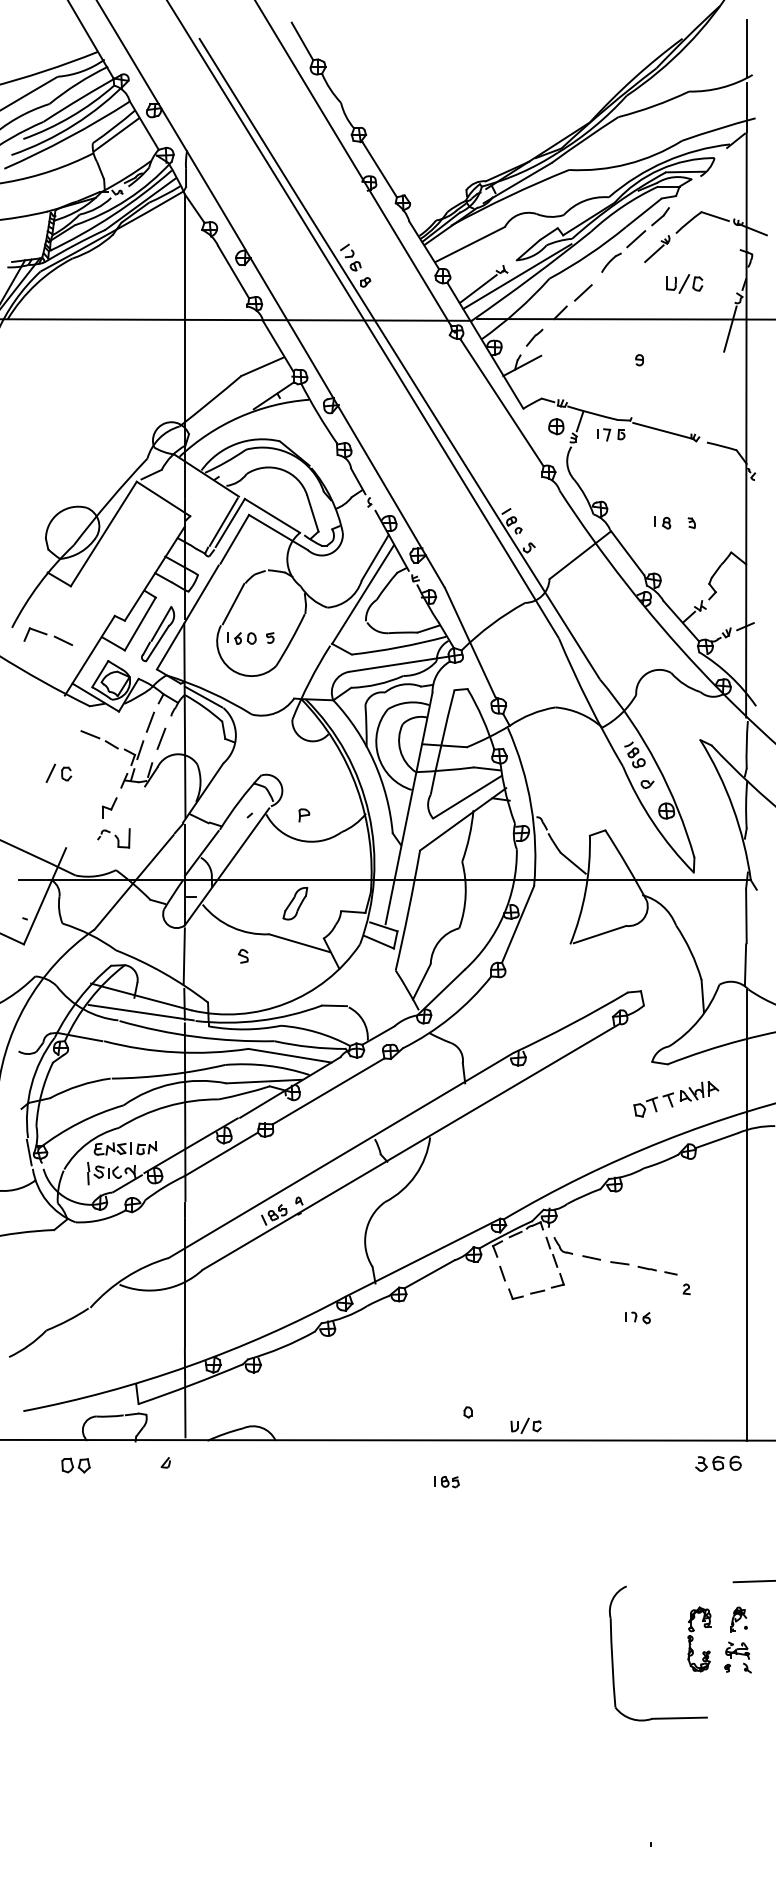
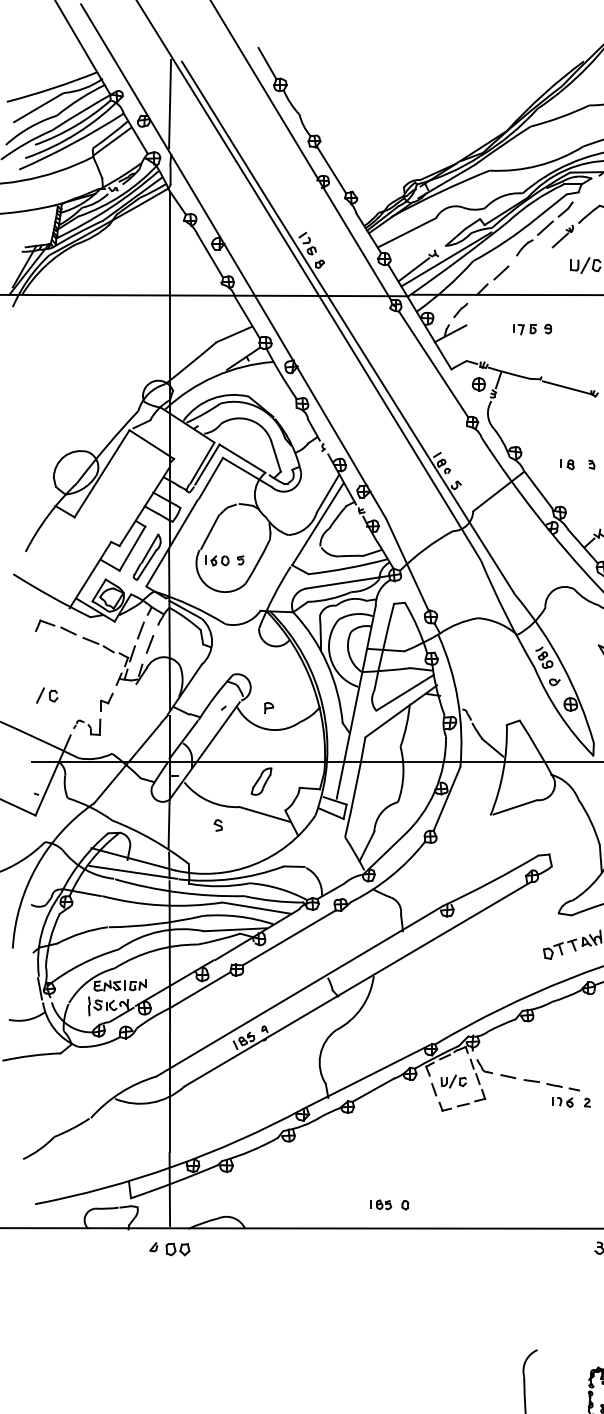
line: (185, 89) -> (170, 103), added
part: (611, 434) -> (524, 329), moved
part: (48, 636) -> (56, 627), moved
part: (58, 772) -> (46, 694), moved
part: (113, 838) -> (86, 727), moved
part: (637, 1317) -> (562, 1102), moved
part: (525, 1425) -> (453, 1081), moved
part: (75, 1465) -> (177, 1249), moved
part: (446, 1482) -> (380, 1205), moved

